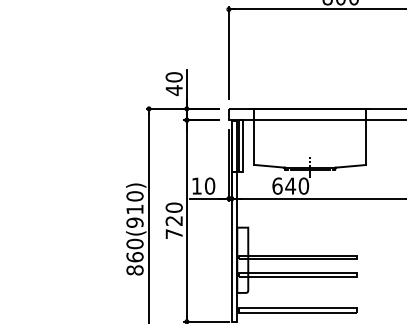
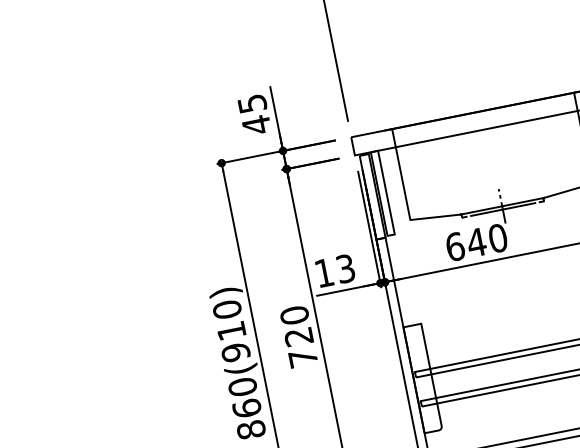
text: (173, 77) -> (251, 104), 40 -> 45
text: (209, 185) -> (344, 267), 10 -> 13

